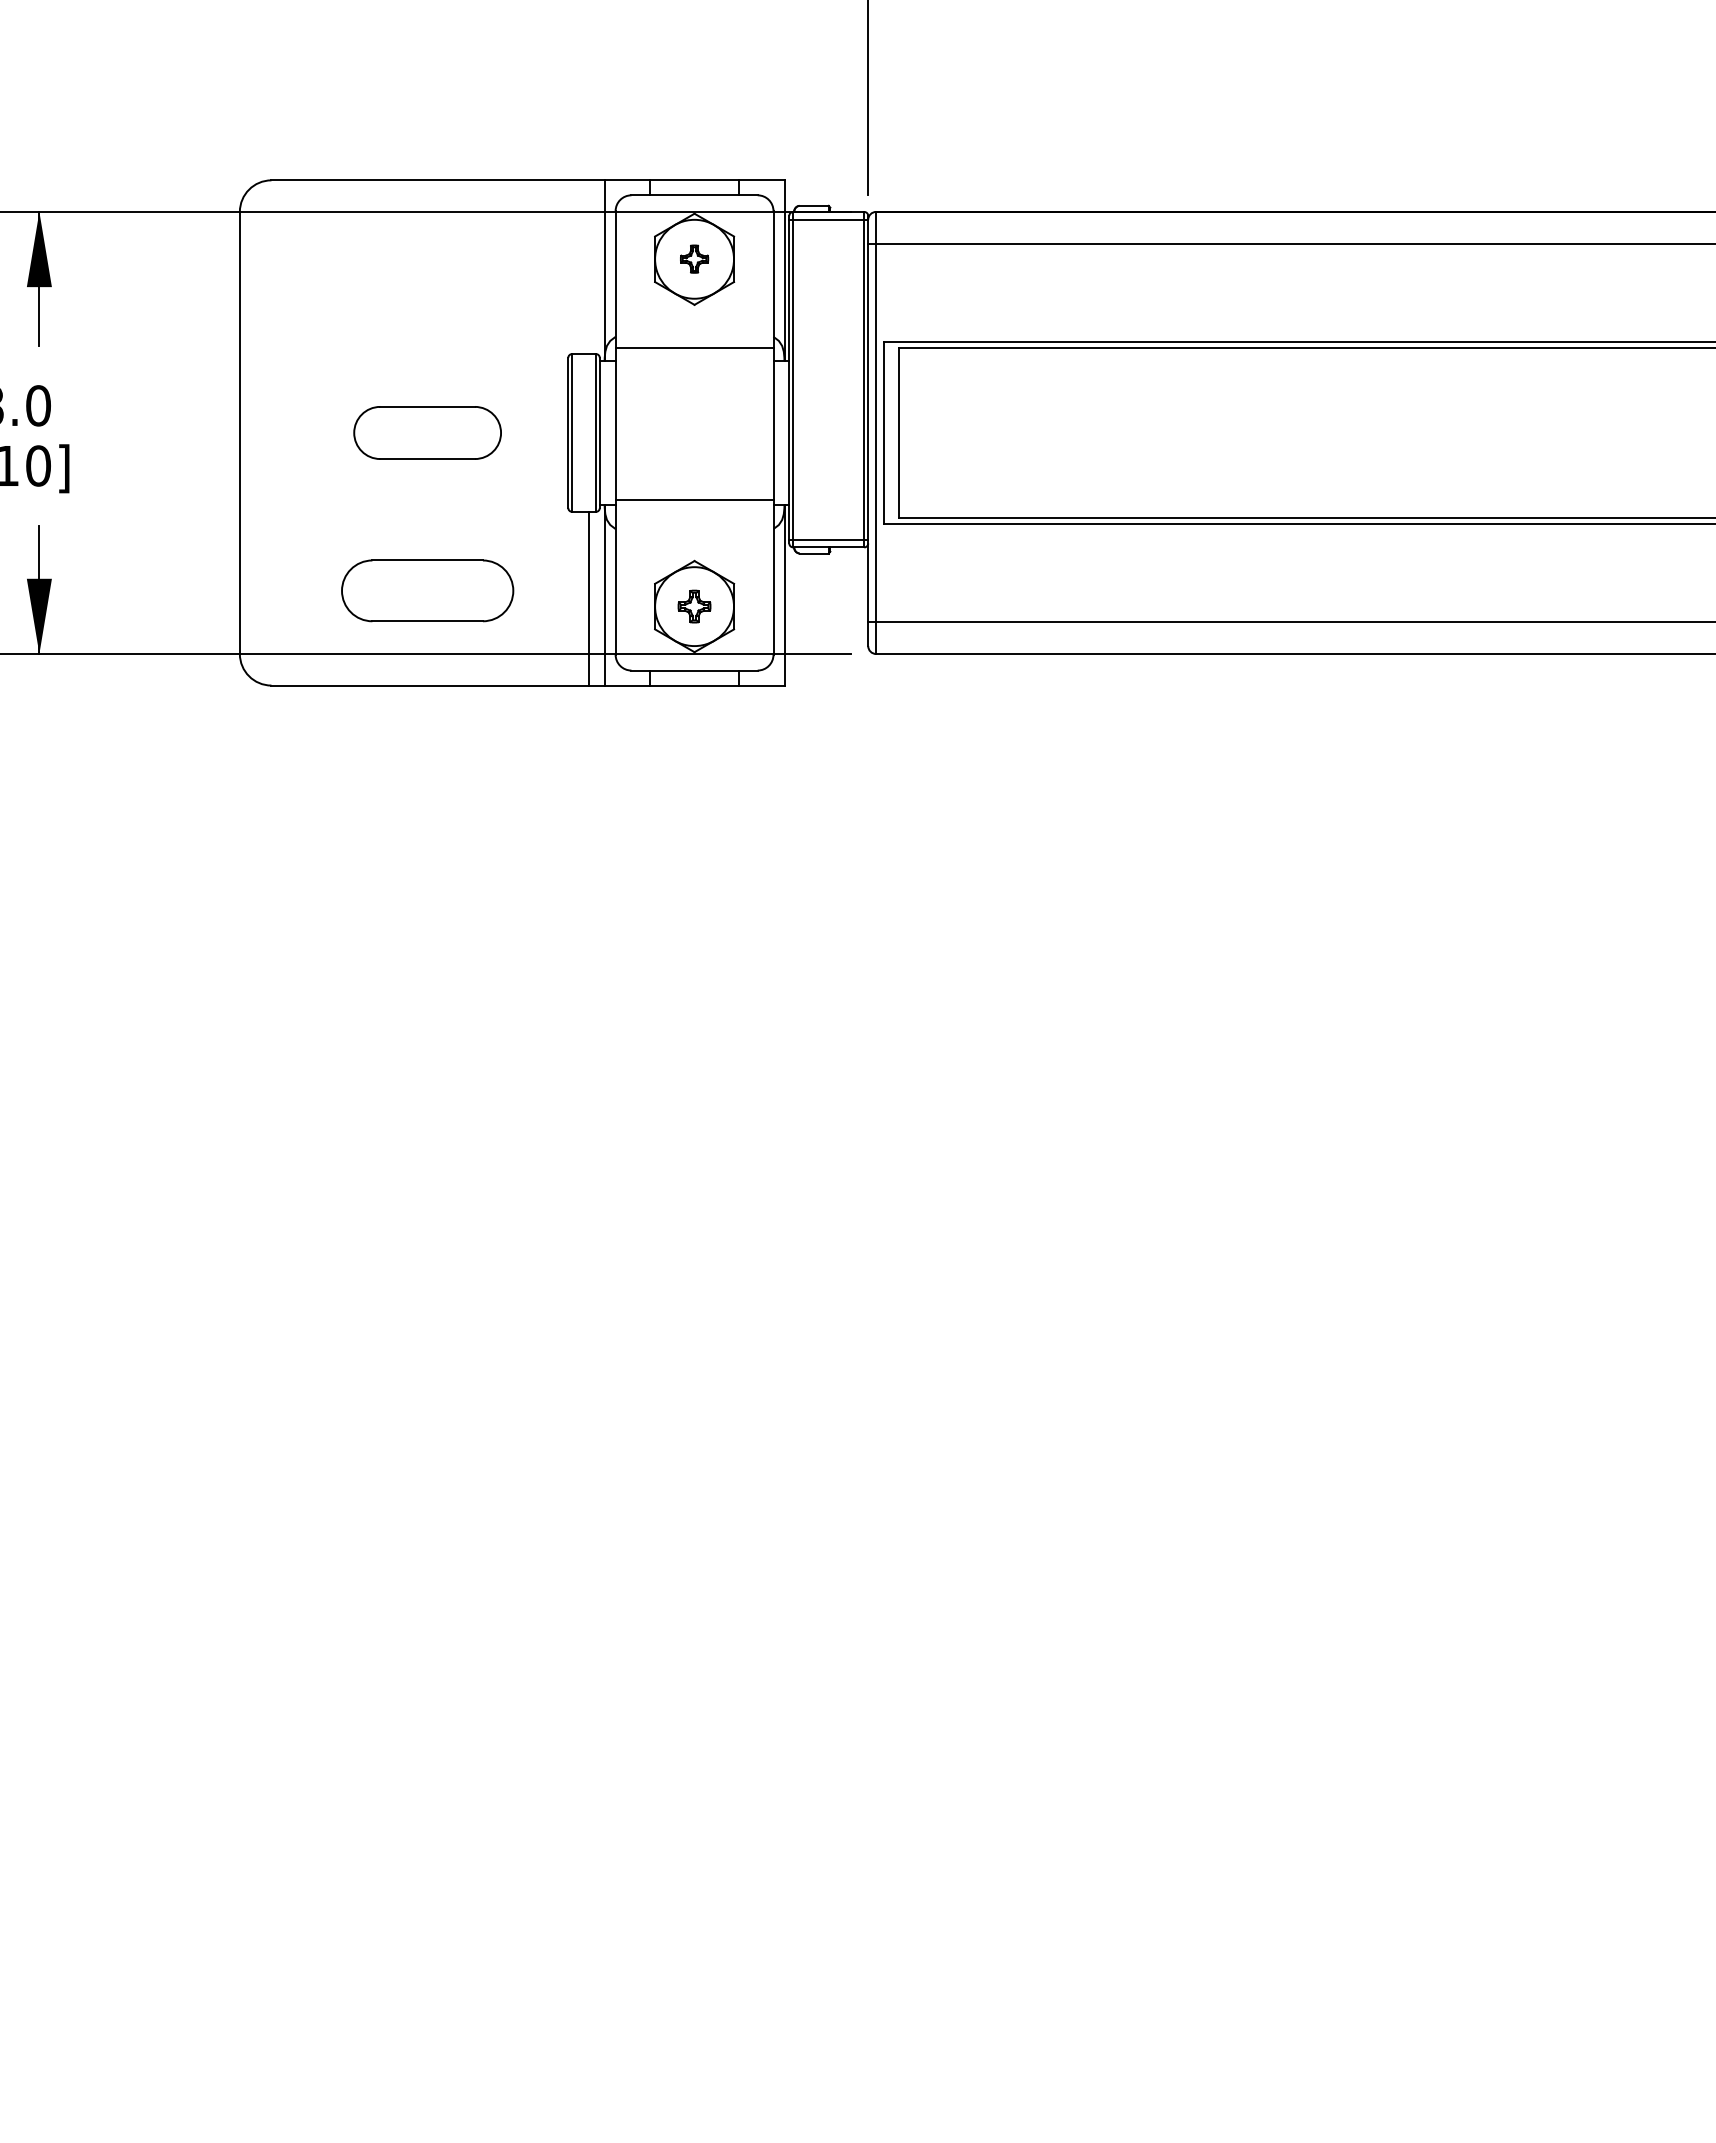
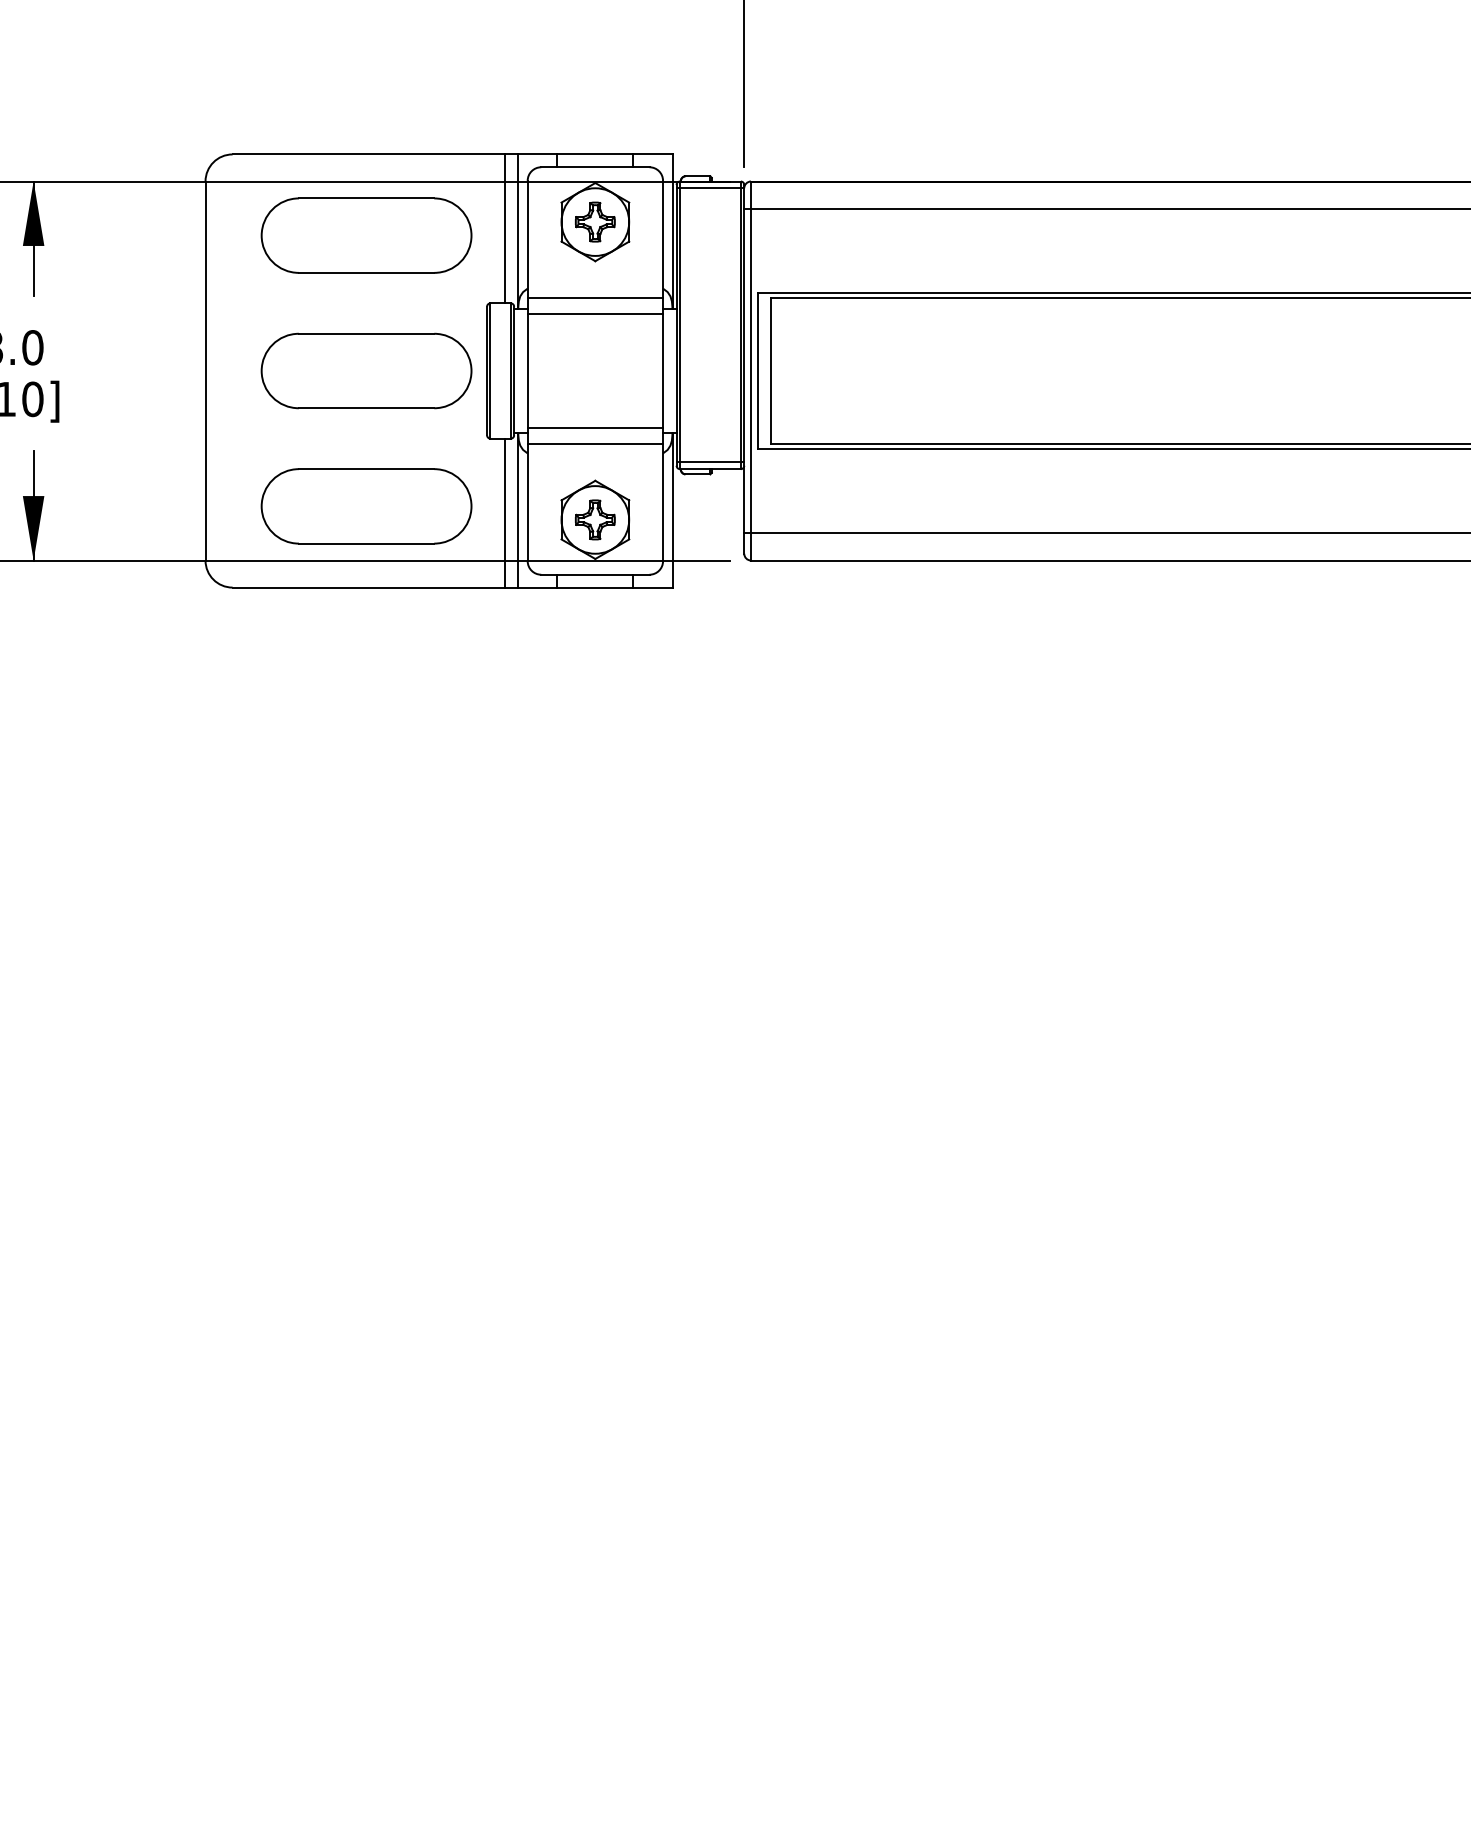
part: (694, 258) -> (595, 221), size x1.67
line: (588, 267) -> (504, 229), added
part: (427, 274) -> (366, 235), added
line: (694, 366) -> (595, 314), added
part: (427, 432) -> (366, 370), size x1.67
line: (694, 517) -> (595, 443), added
part: (427, 590) -> (366, 506), size x1.43
part: (694, 606) -> (595, 519), size x1.43

